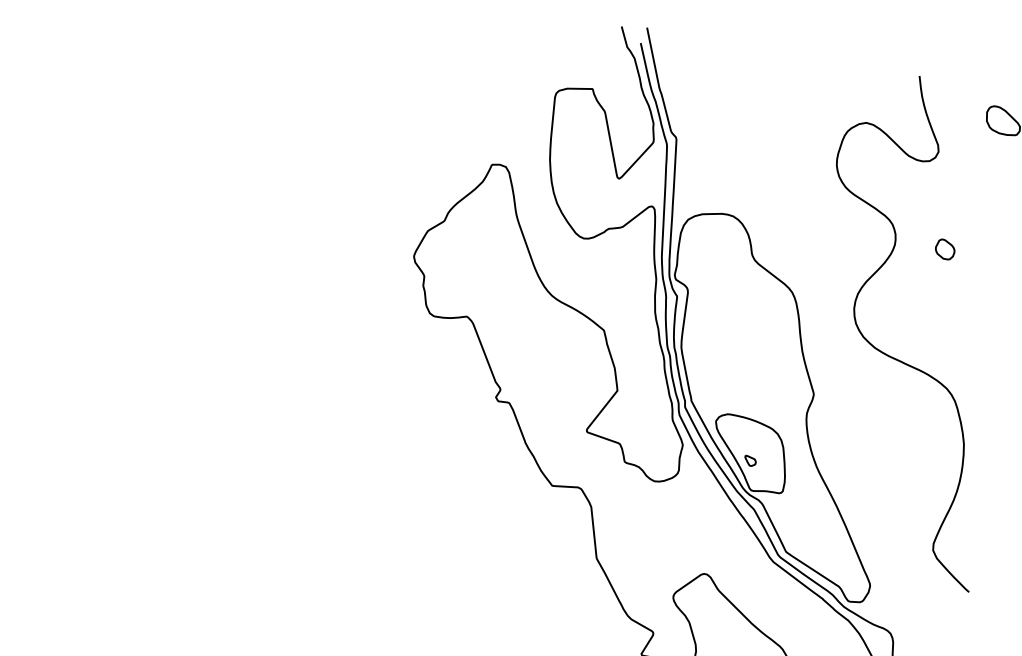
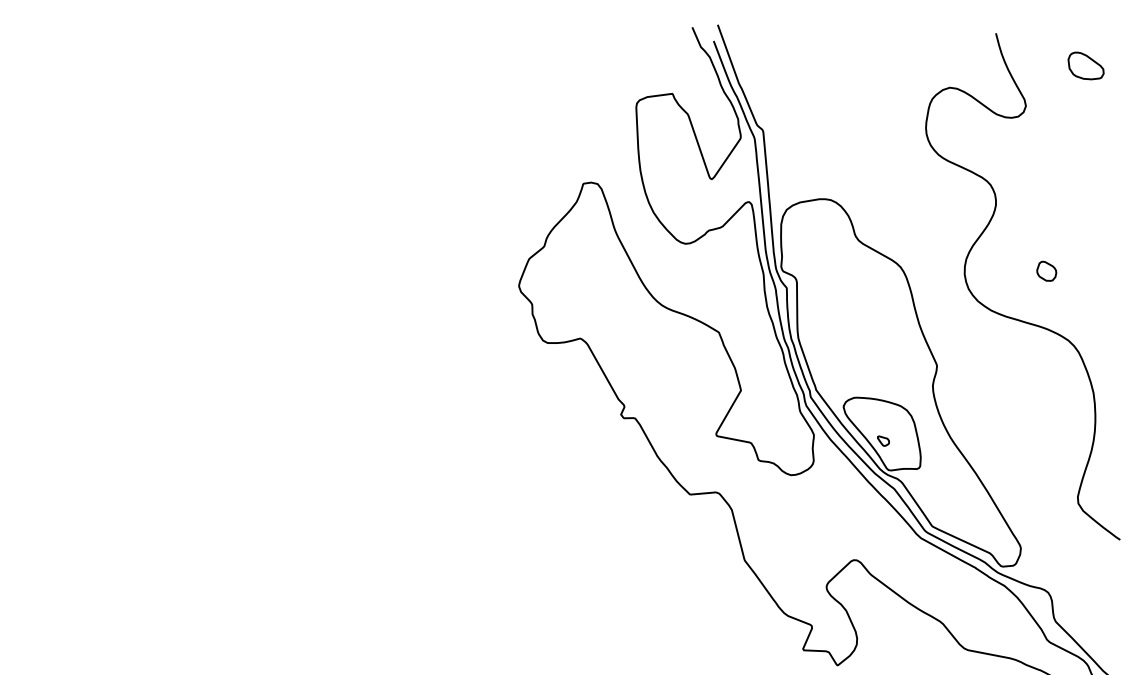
part: (945, 248) -> (1046, 270), moved

